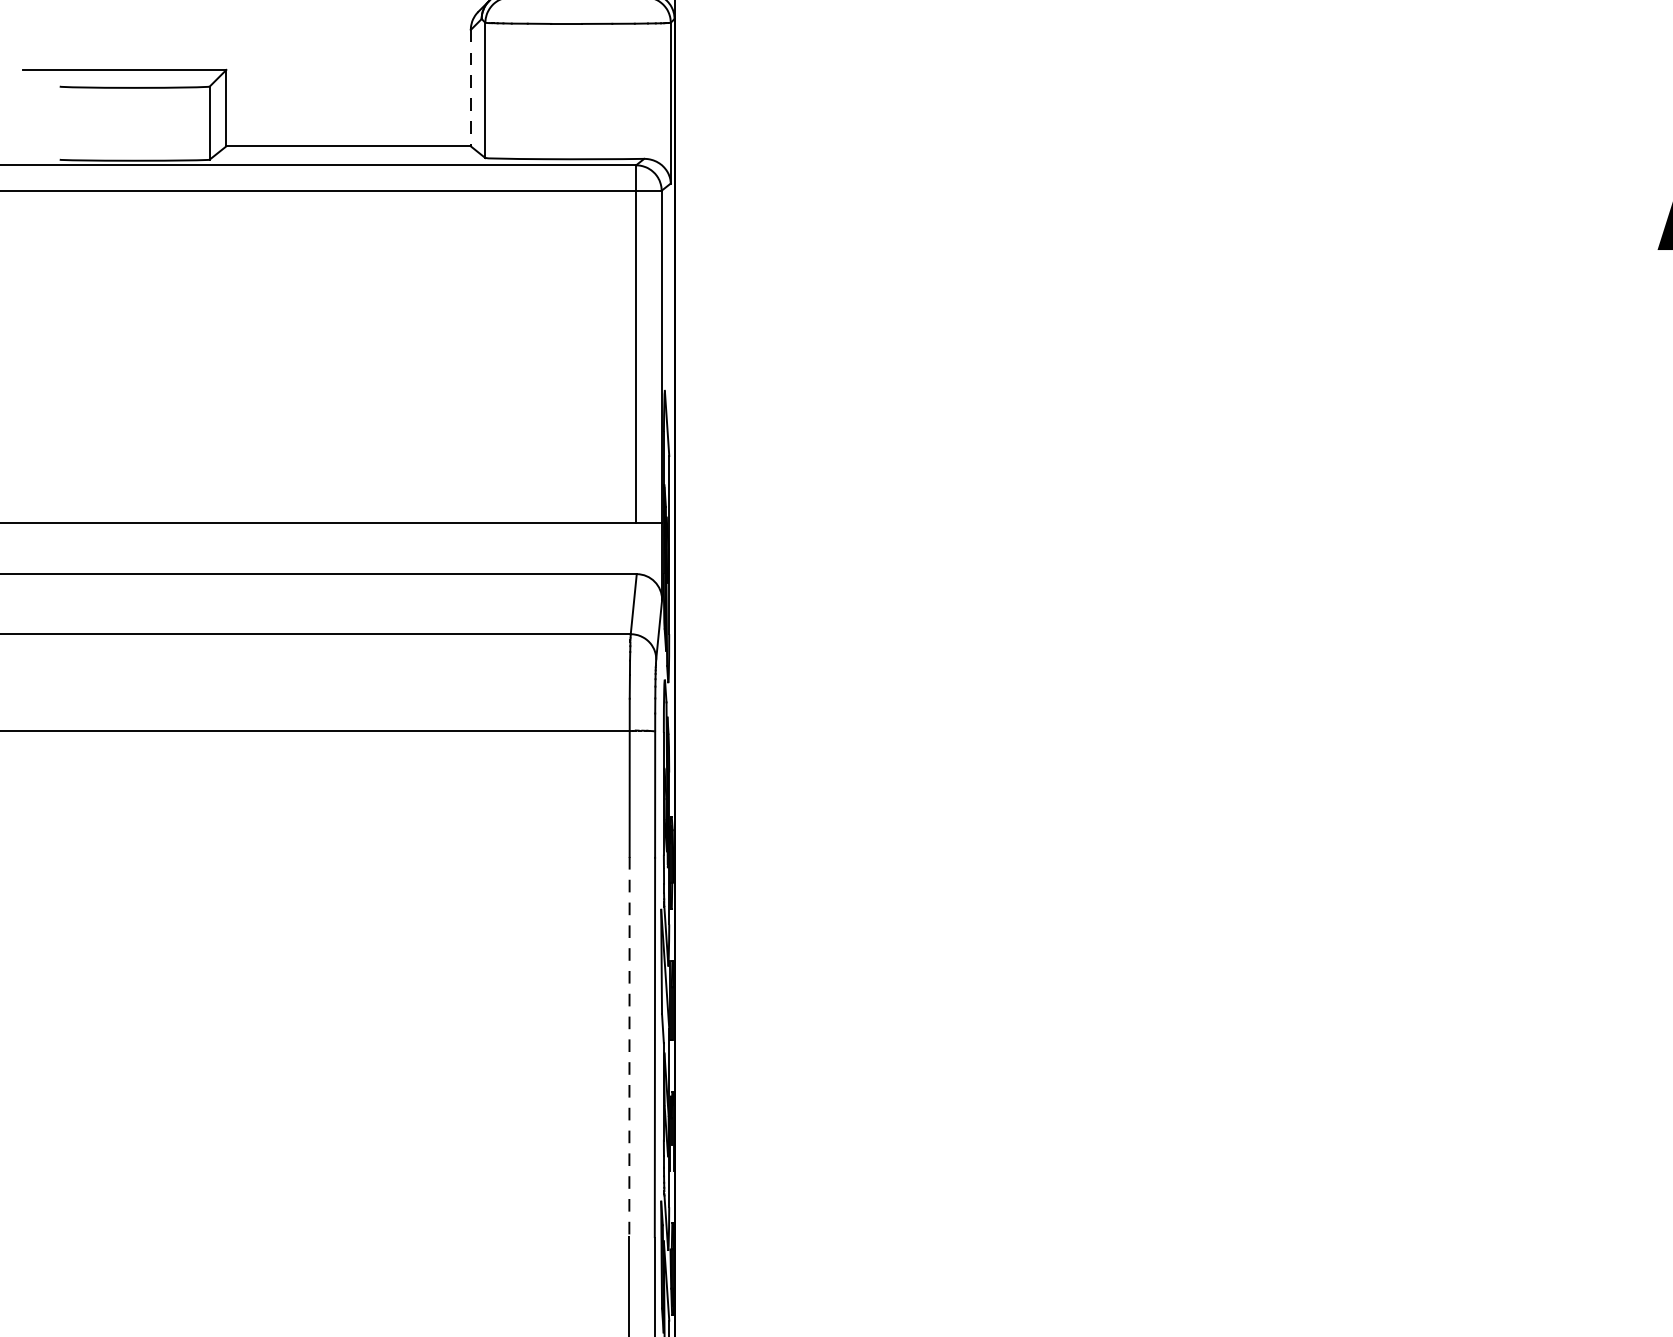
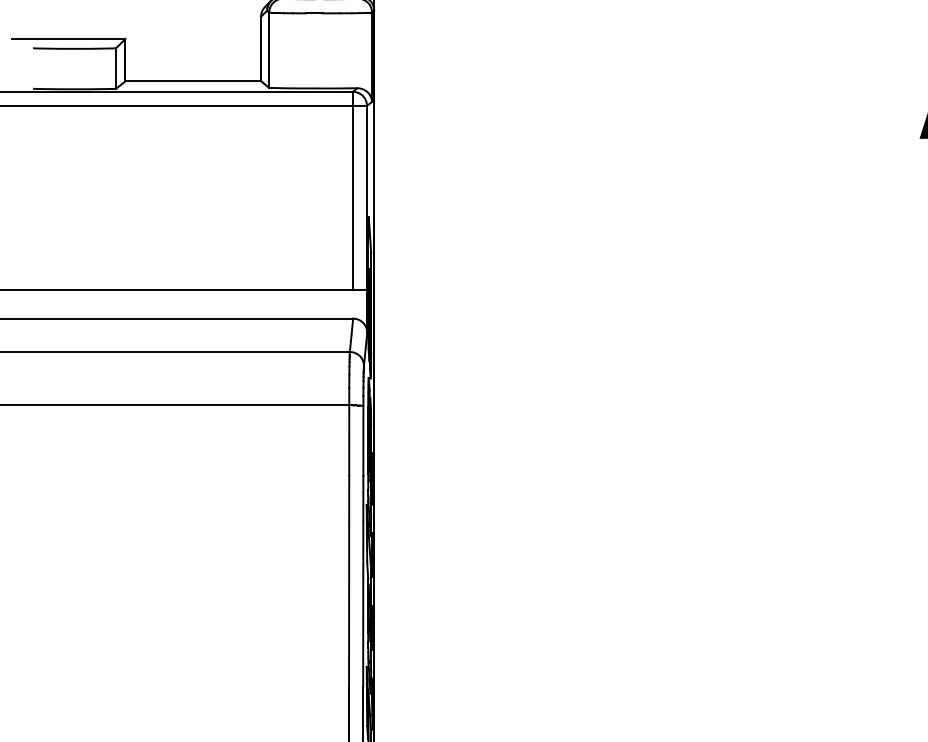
line: (471, 89) -> (261, 49), dashed -> solid
line: (630, 1047) -> (349, 581), dashed -> solid

